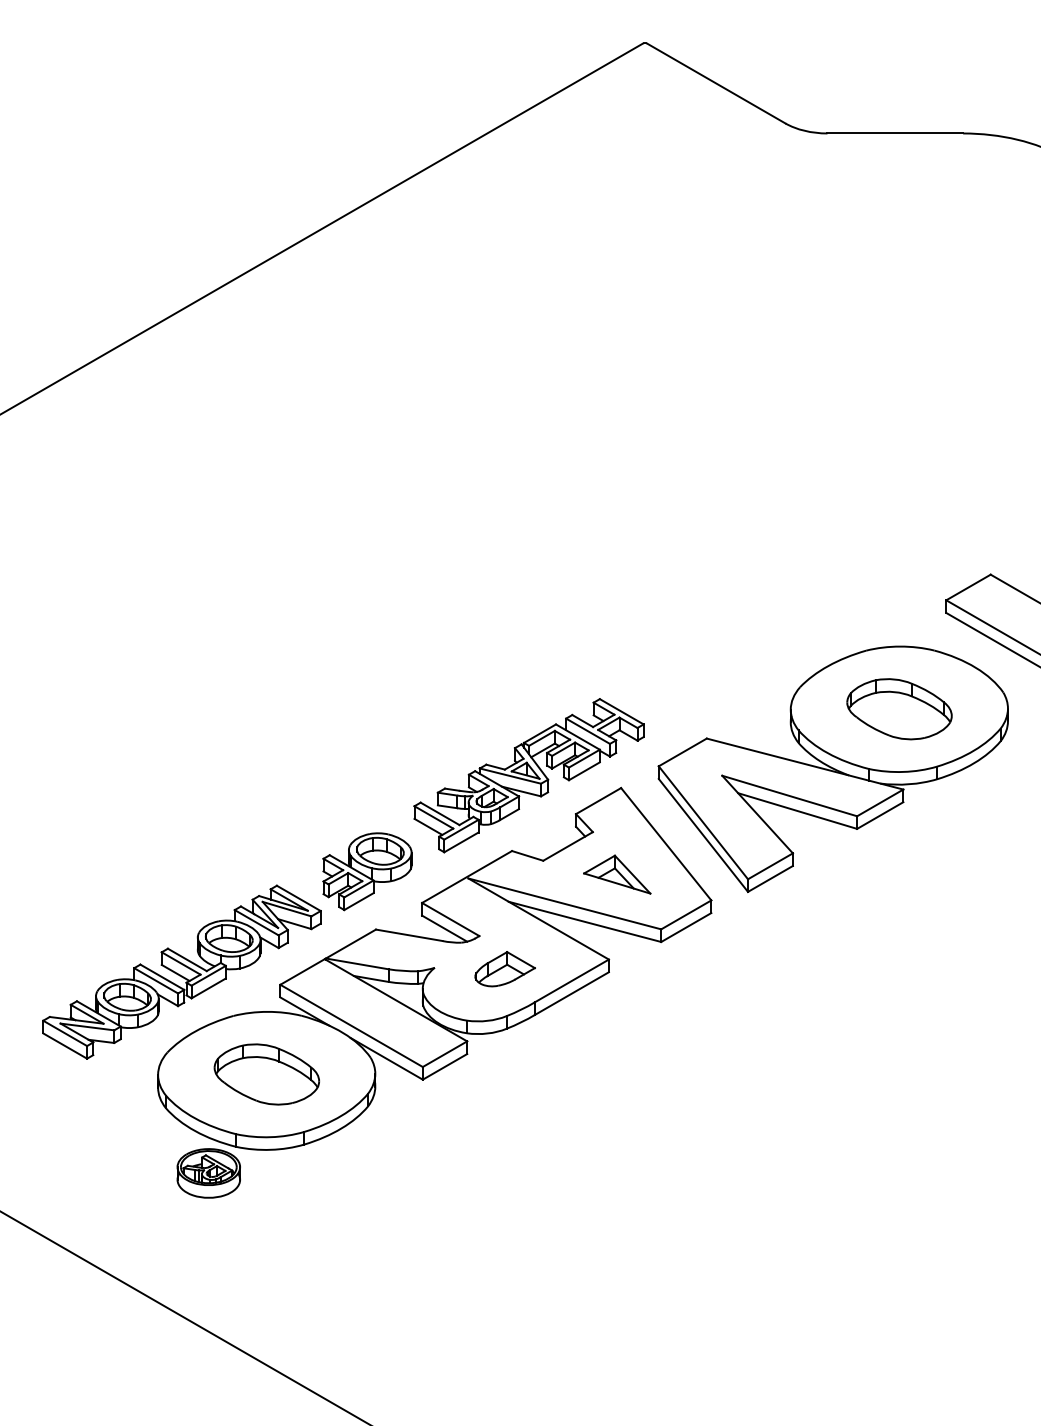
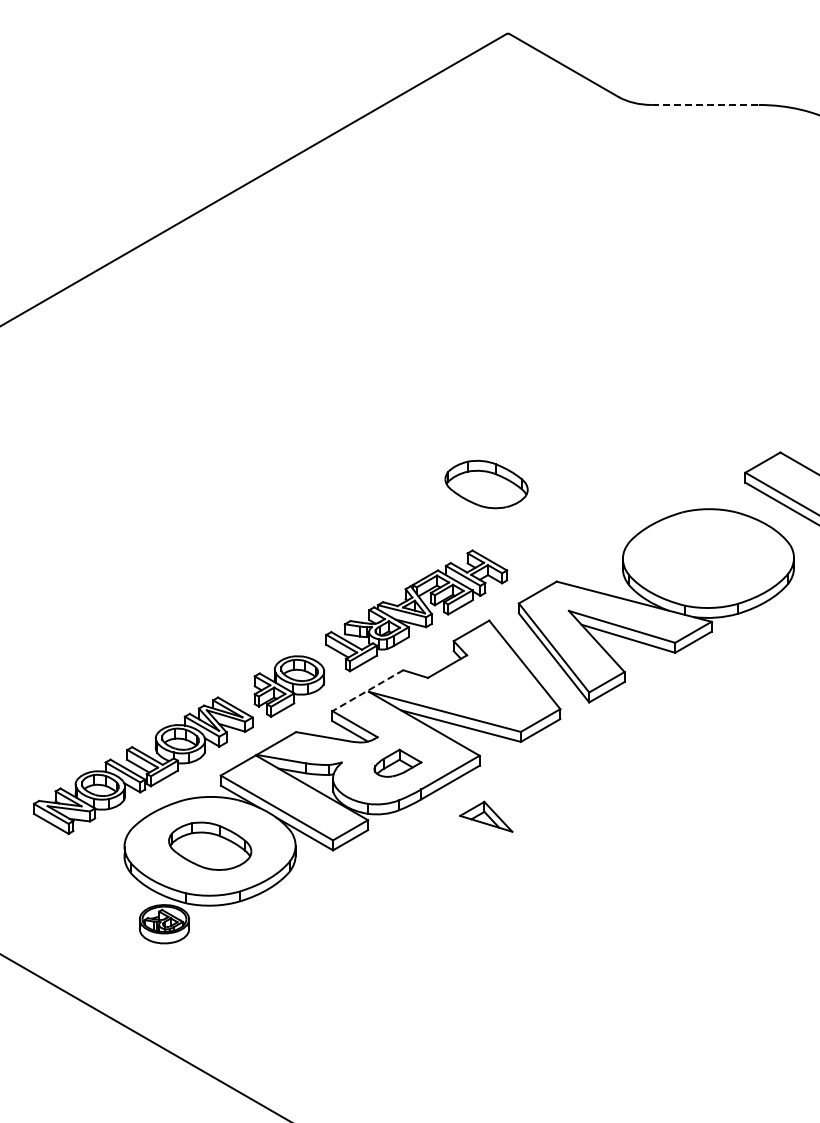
line: (895, 132) -> (705, 104), solid -> dashed
part: (899, 709) -> (486, 484), moved
part: (617, 874) -> (486, 816), moved
line: (466, 876) -> (367, 690), solid -> dashed

